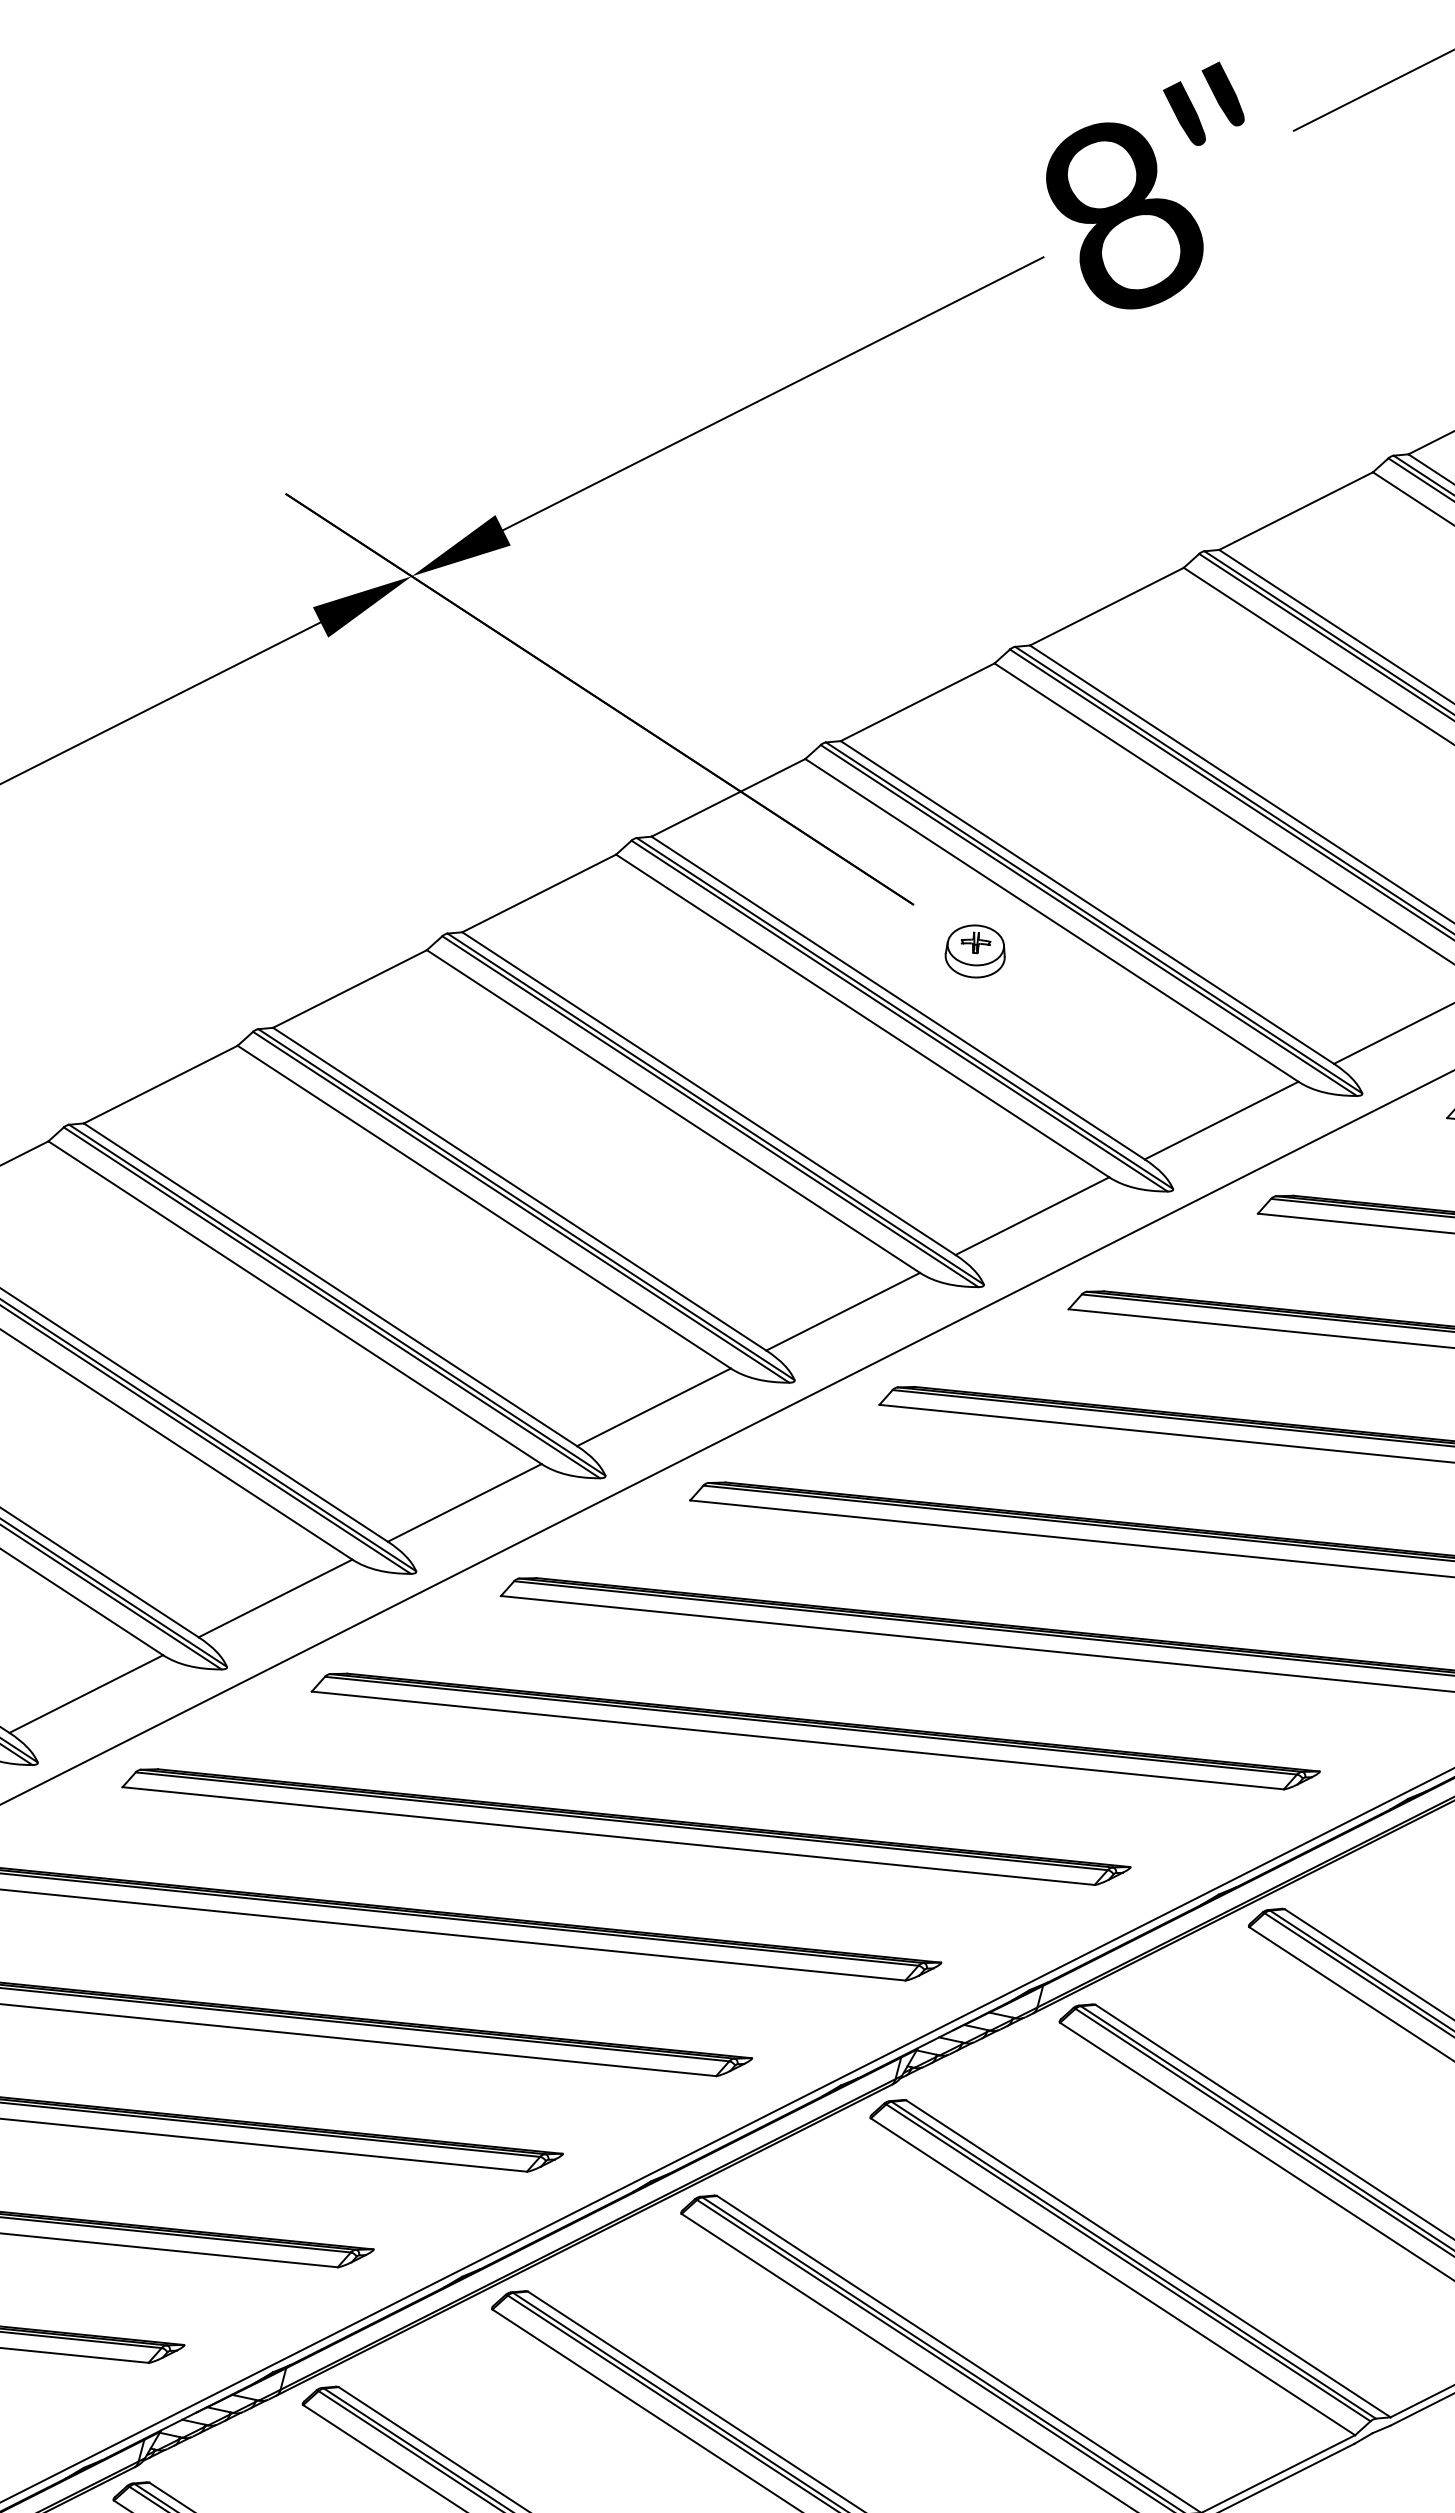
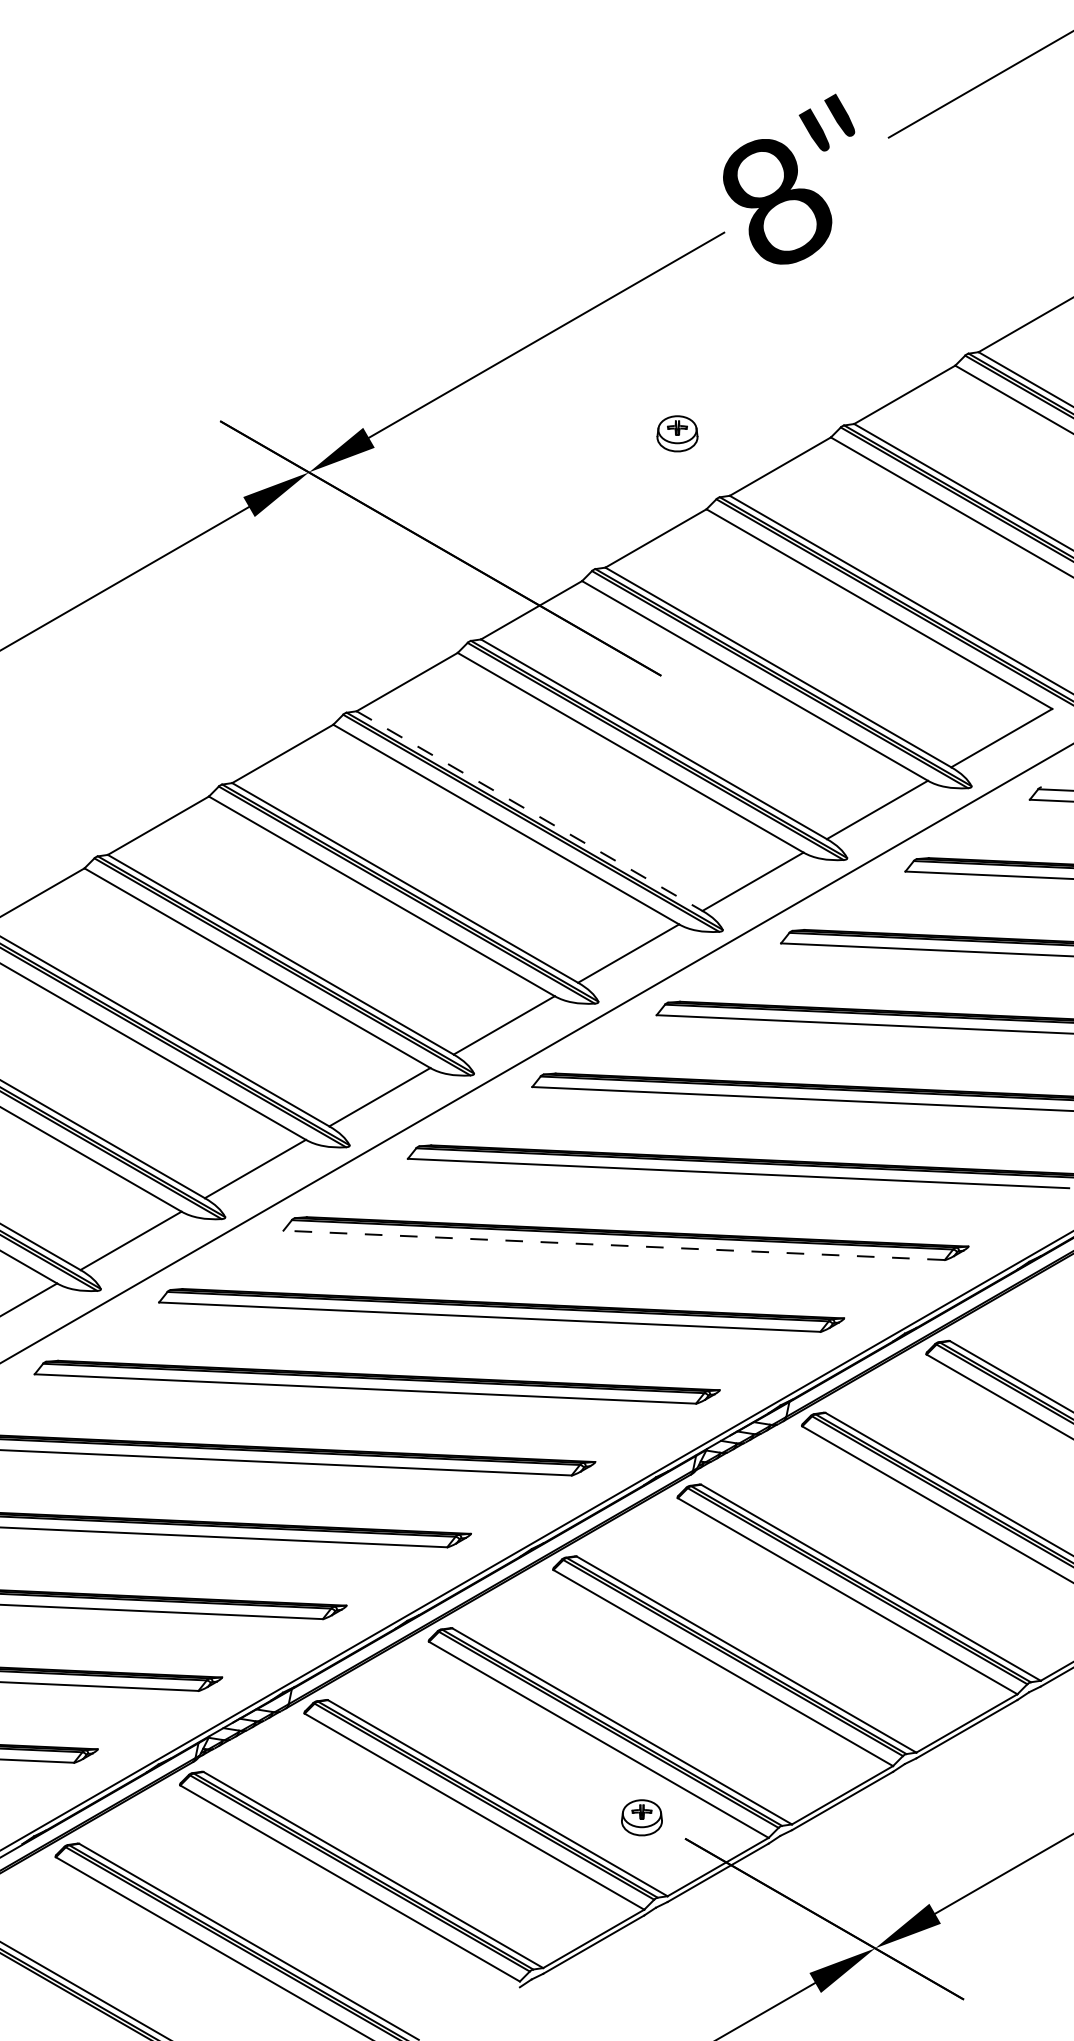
part: (975, 950) -> (677, 433), moved
line: (708, 1094) -> (529, 811), solid -> dashed
line: (798, 1740) -> (614, 1245), solid -> dashed

